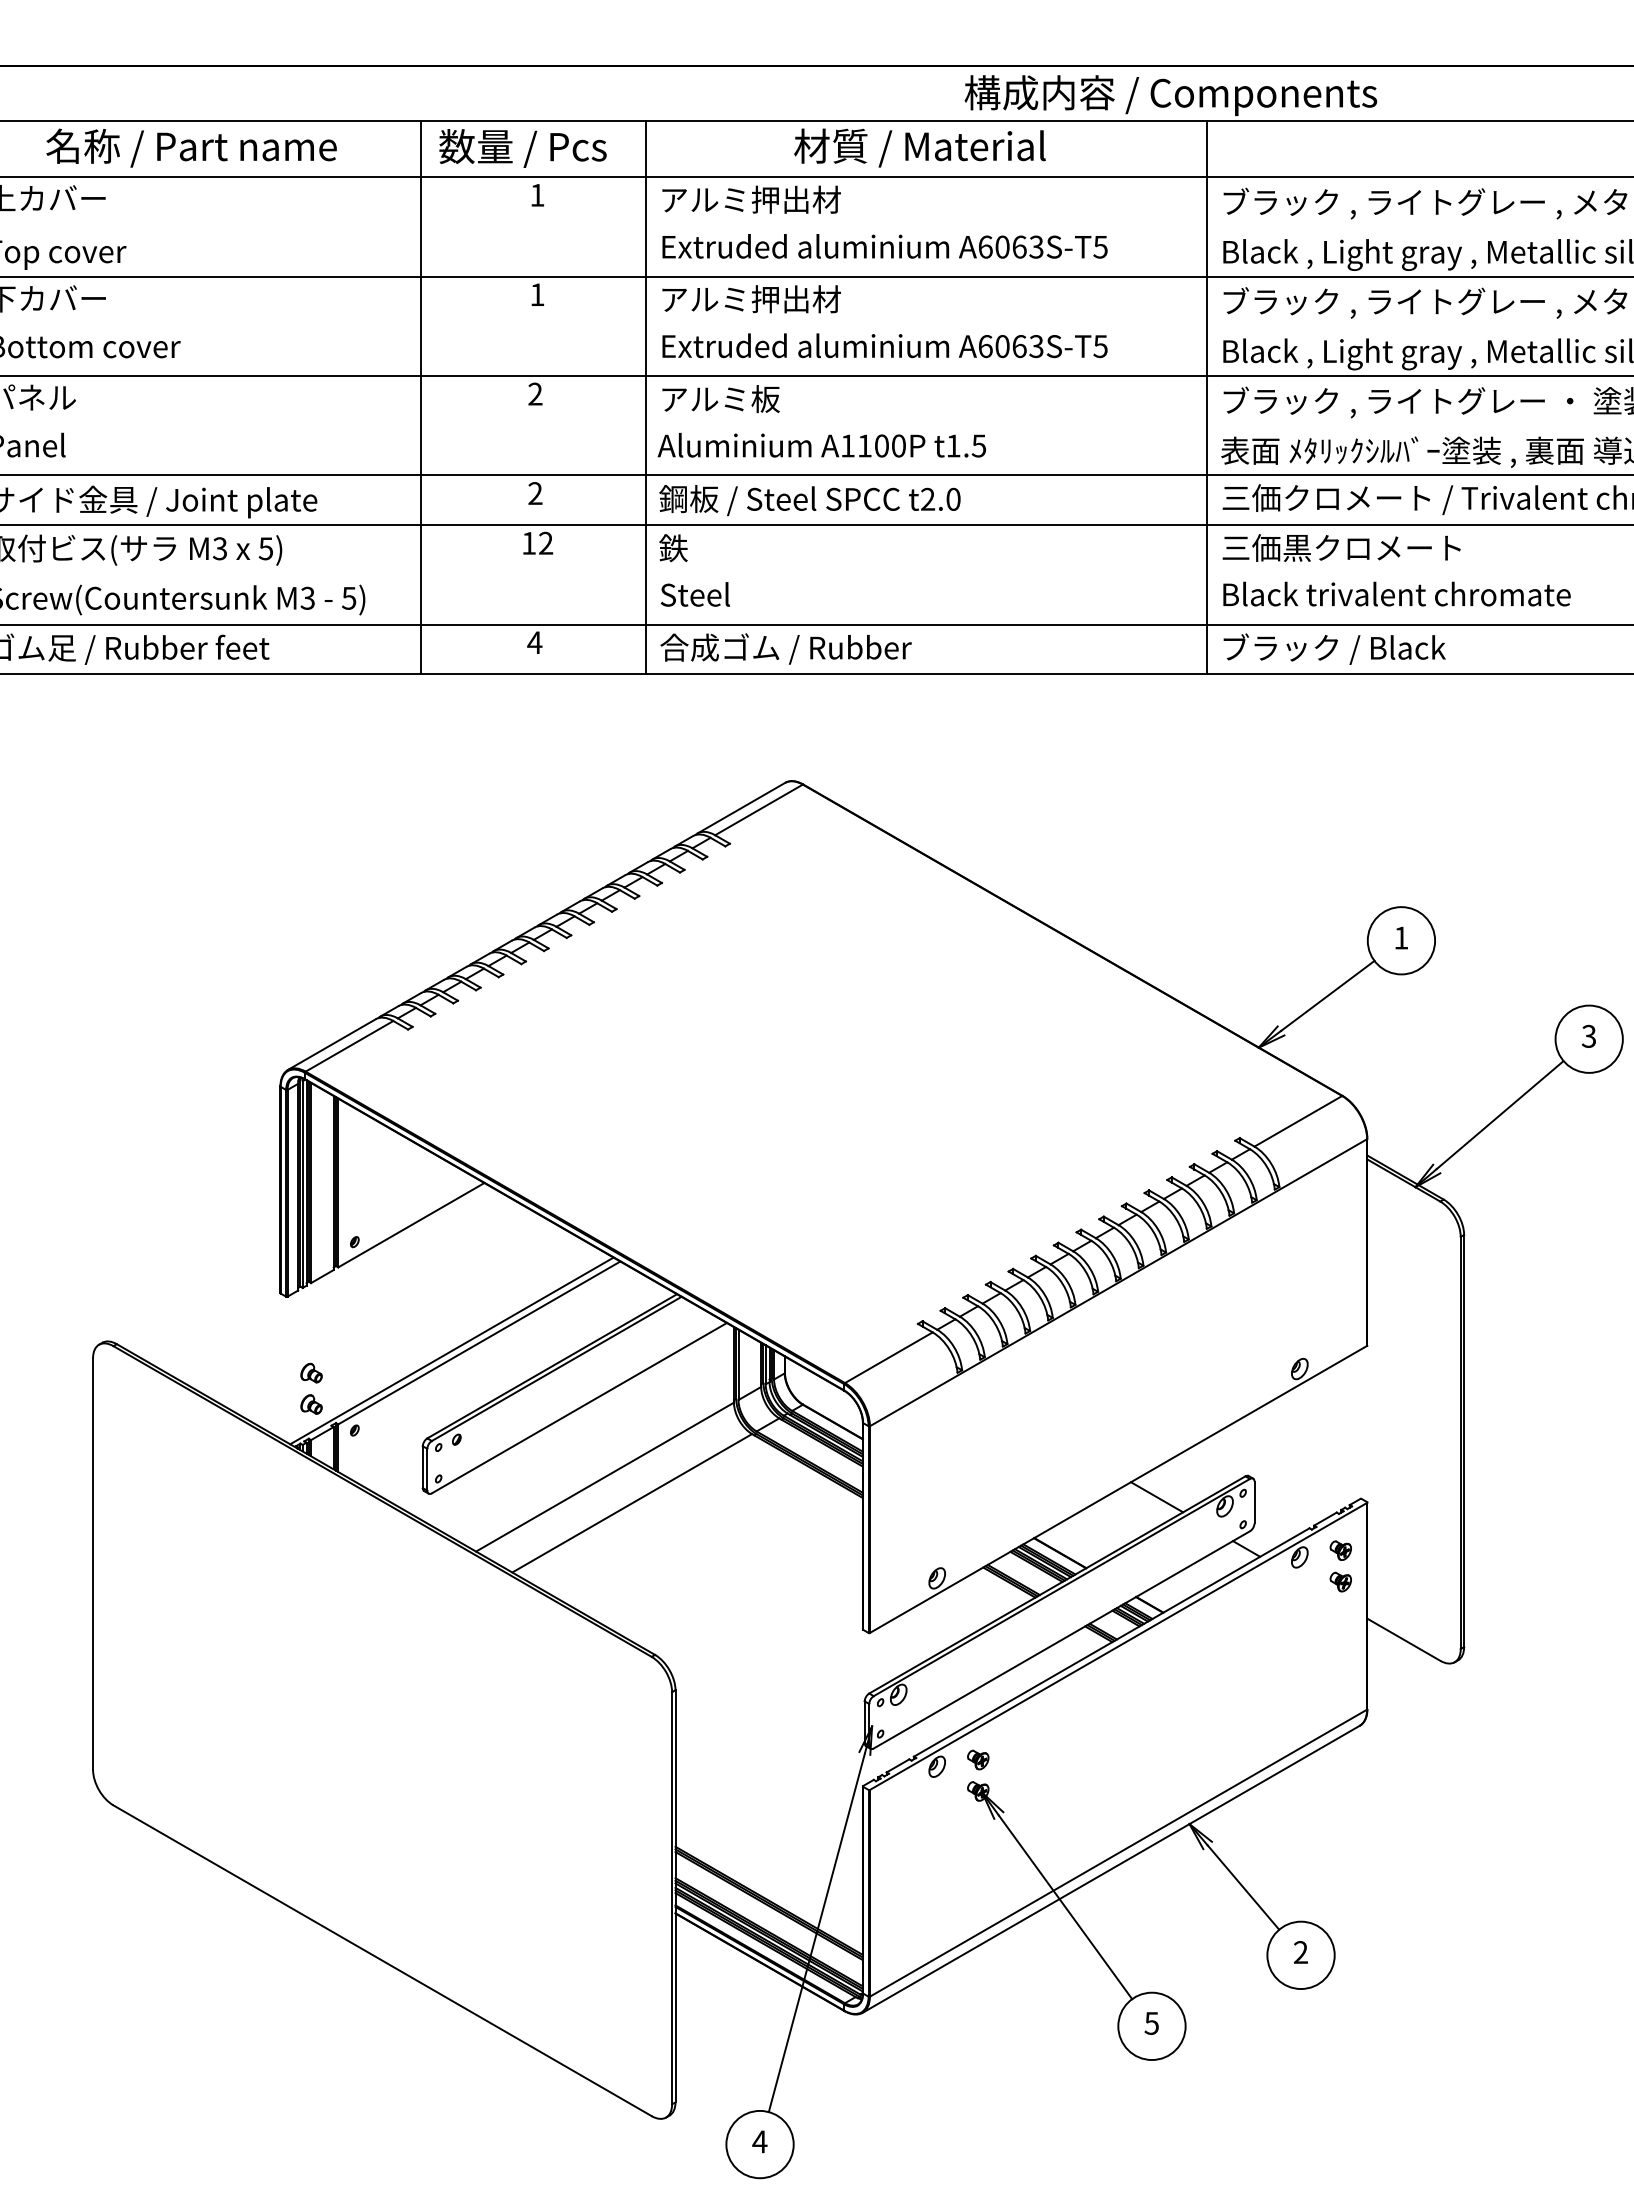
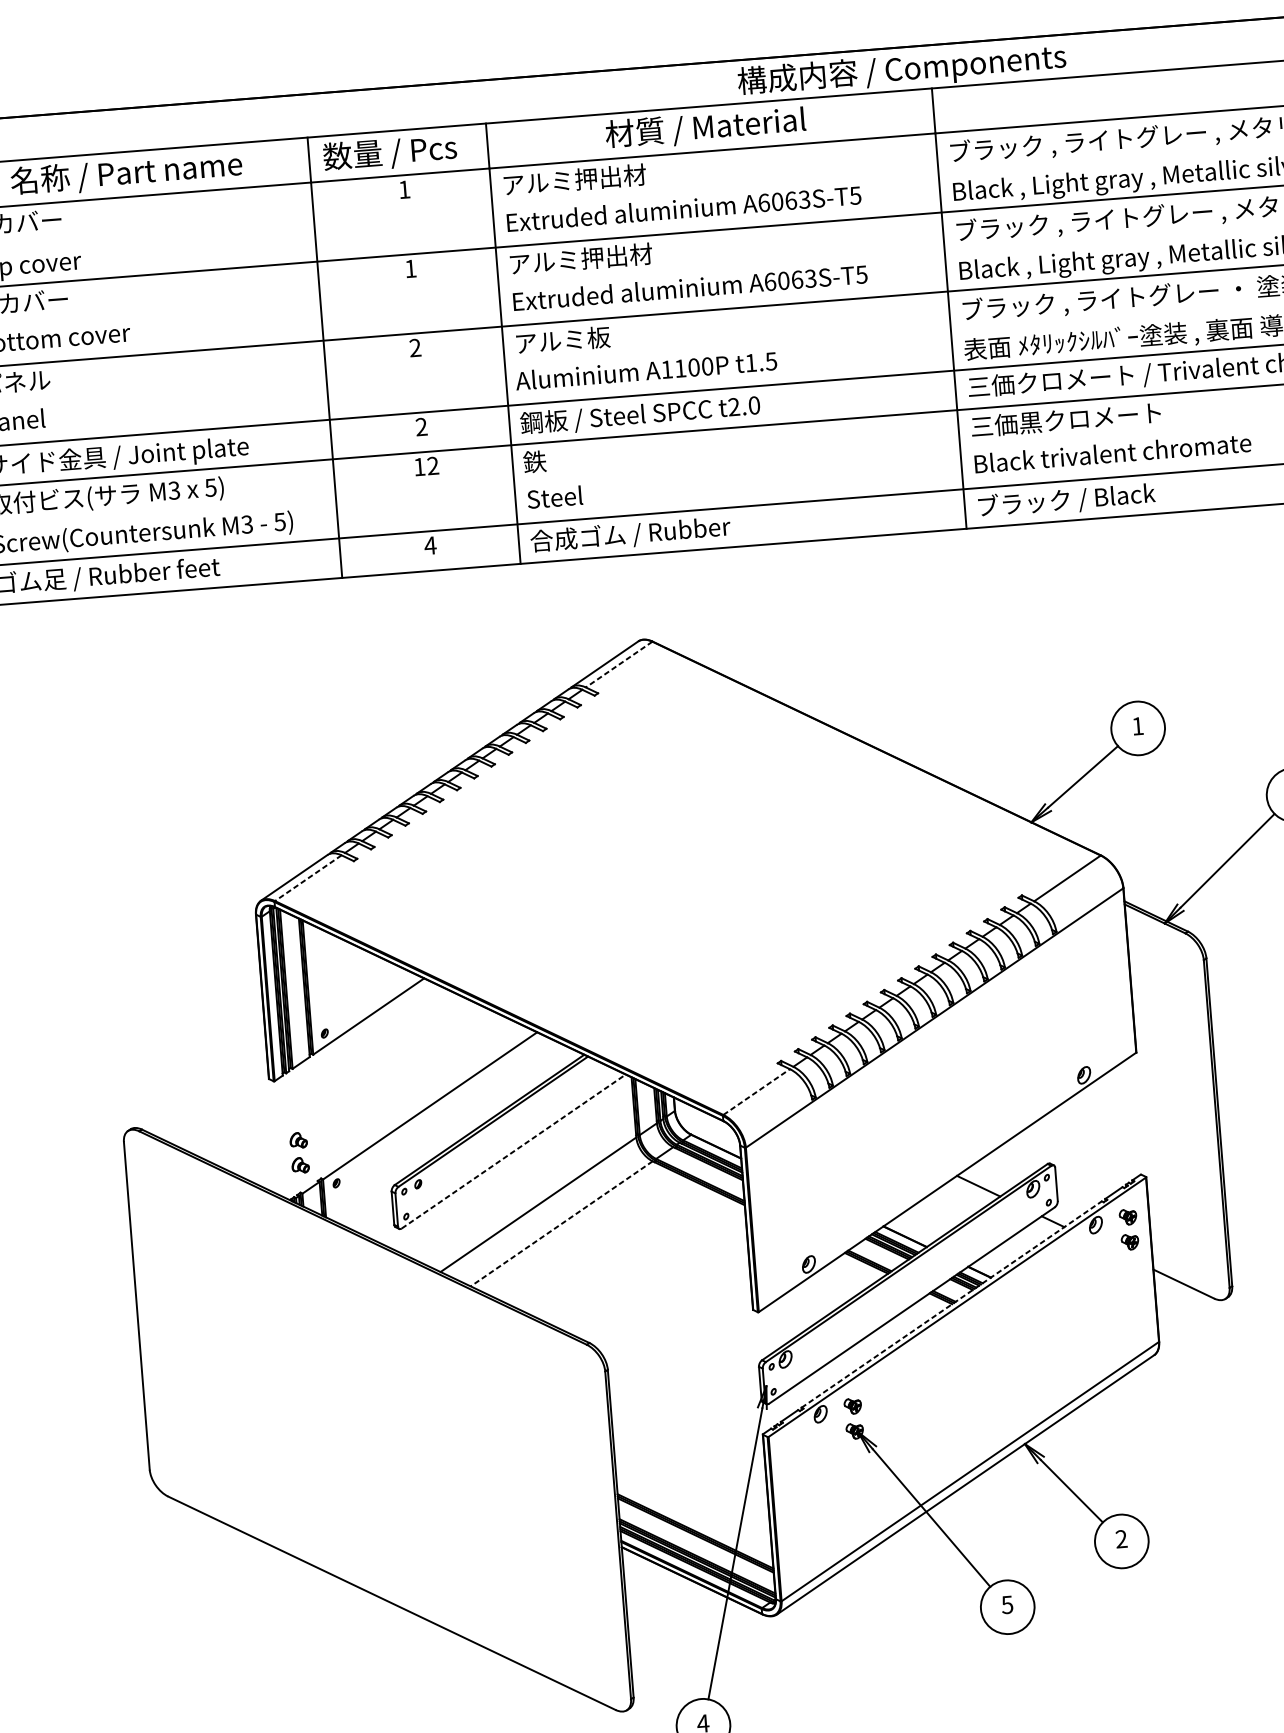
line: (759, 809) -> (619, 664), solid -> dashed
line: (349, 1046) -> (308, 878), solid -> dashed
line: (451, 1350) -> (408, 1113), removed
line: (888, 1357) -> (756, 1091), solid -> dashed
line: (579, 1407) -> (513, 1150), solid -> dashed
line: (631, 1503) -> (561, 1224), solid -> dashed
line: (1112, 1642) -> (952, 1304), solid -> dashed

